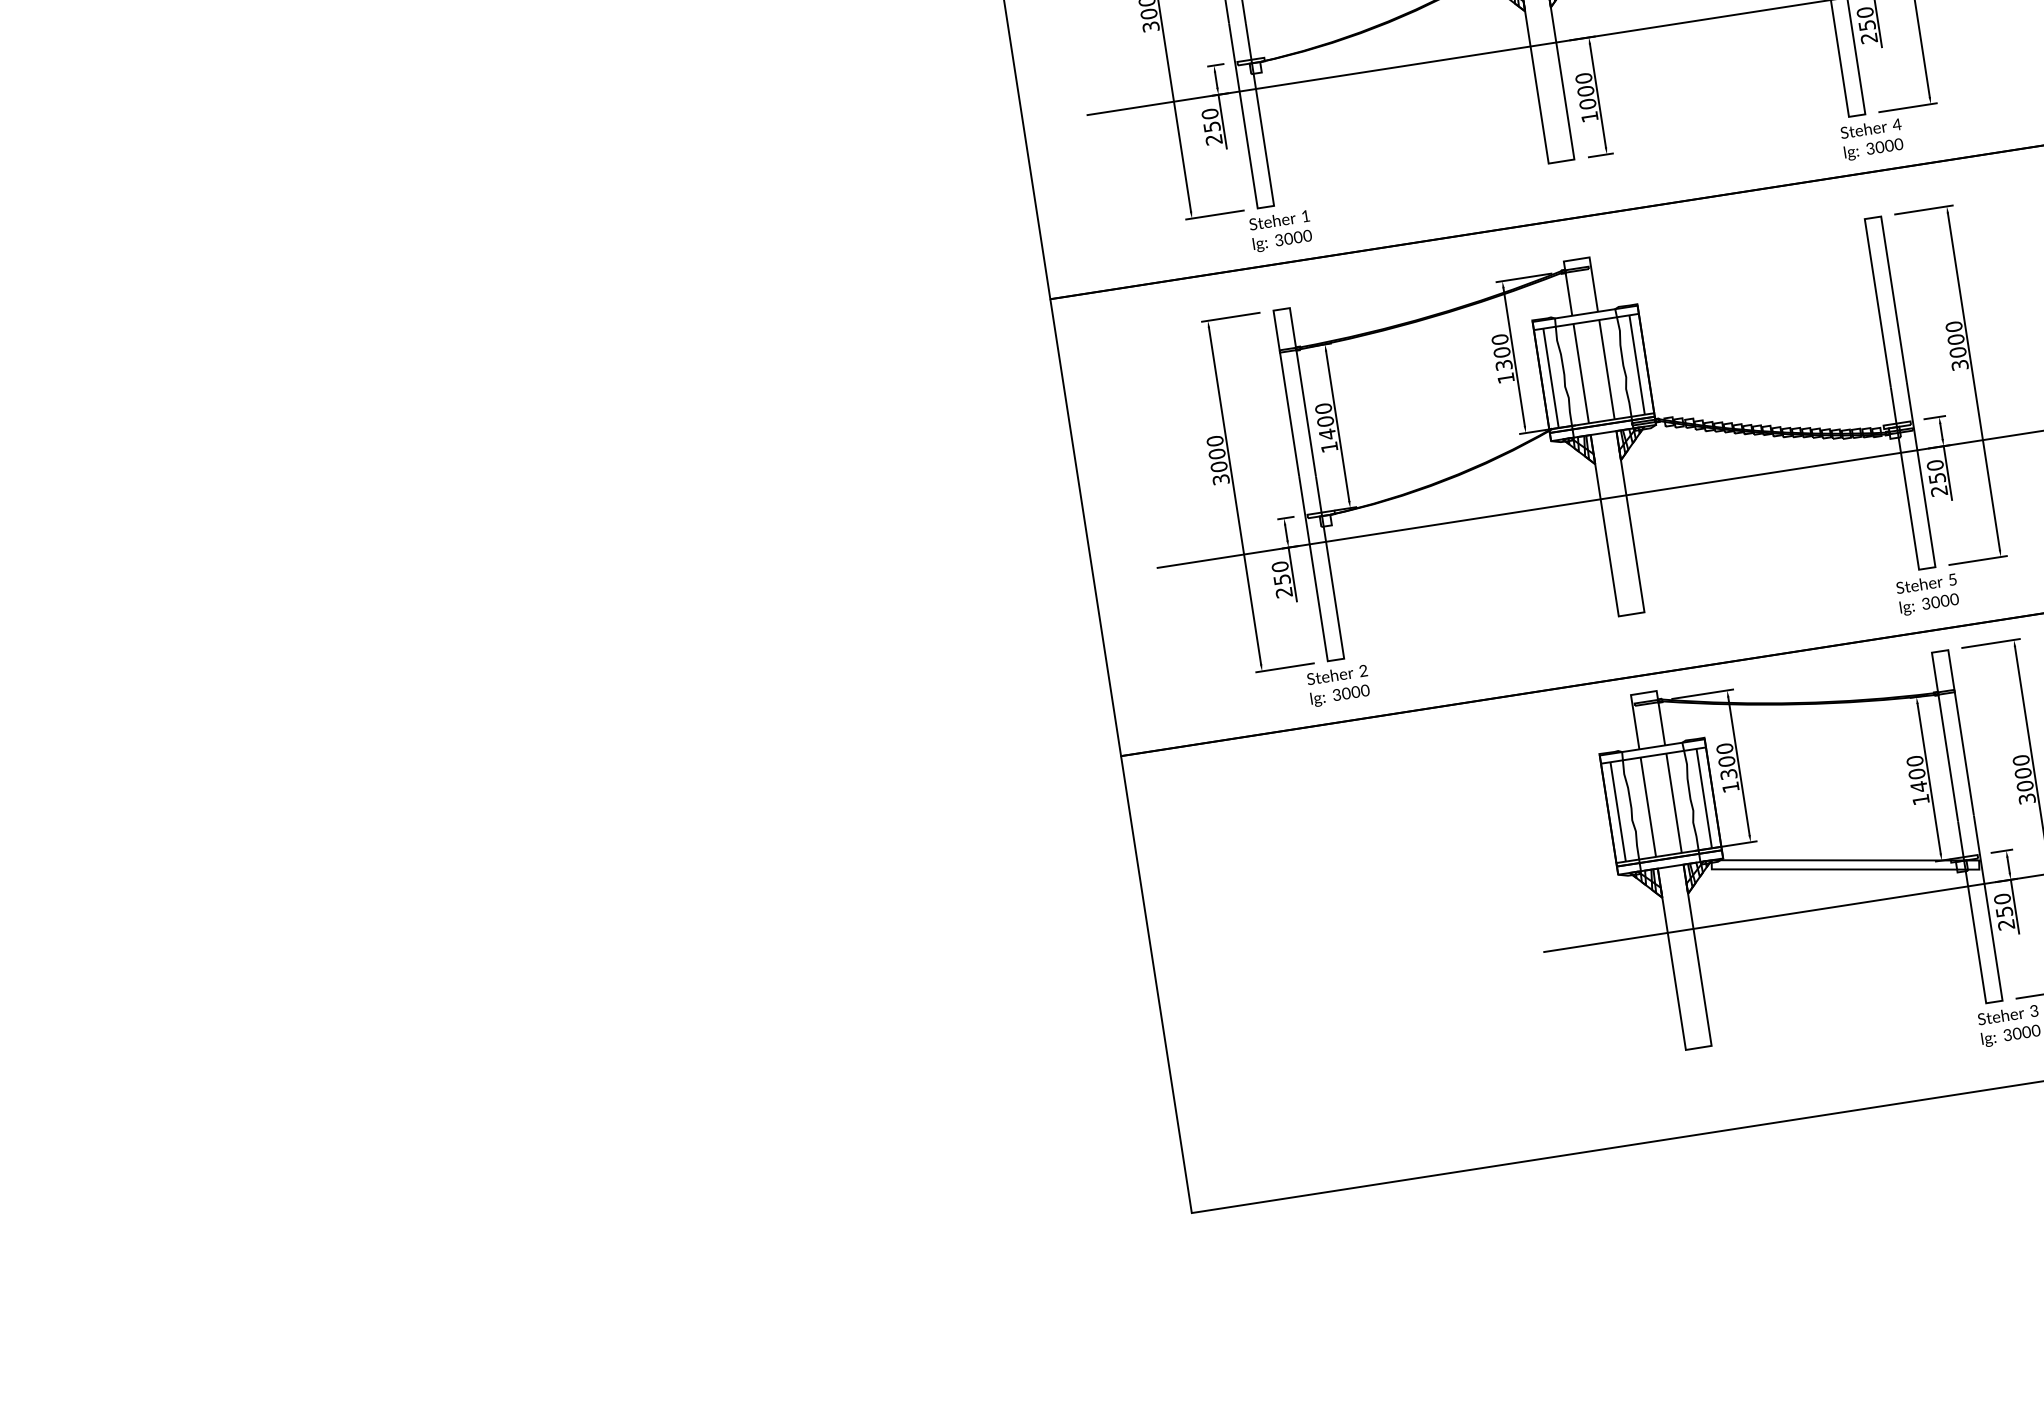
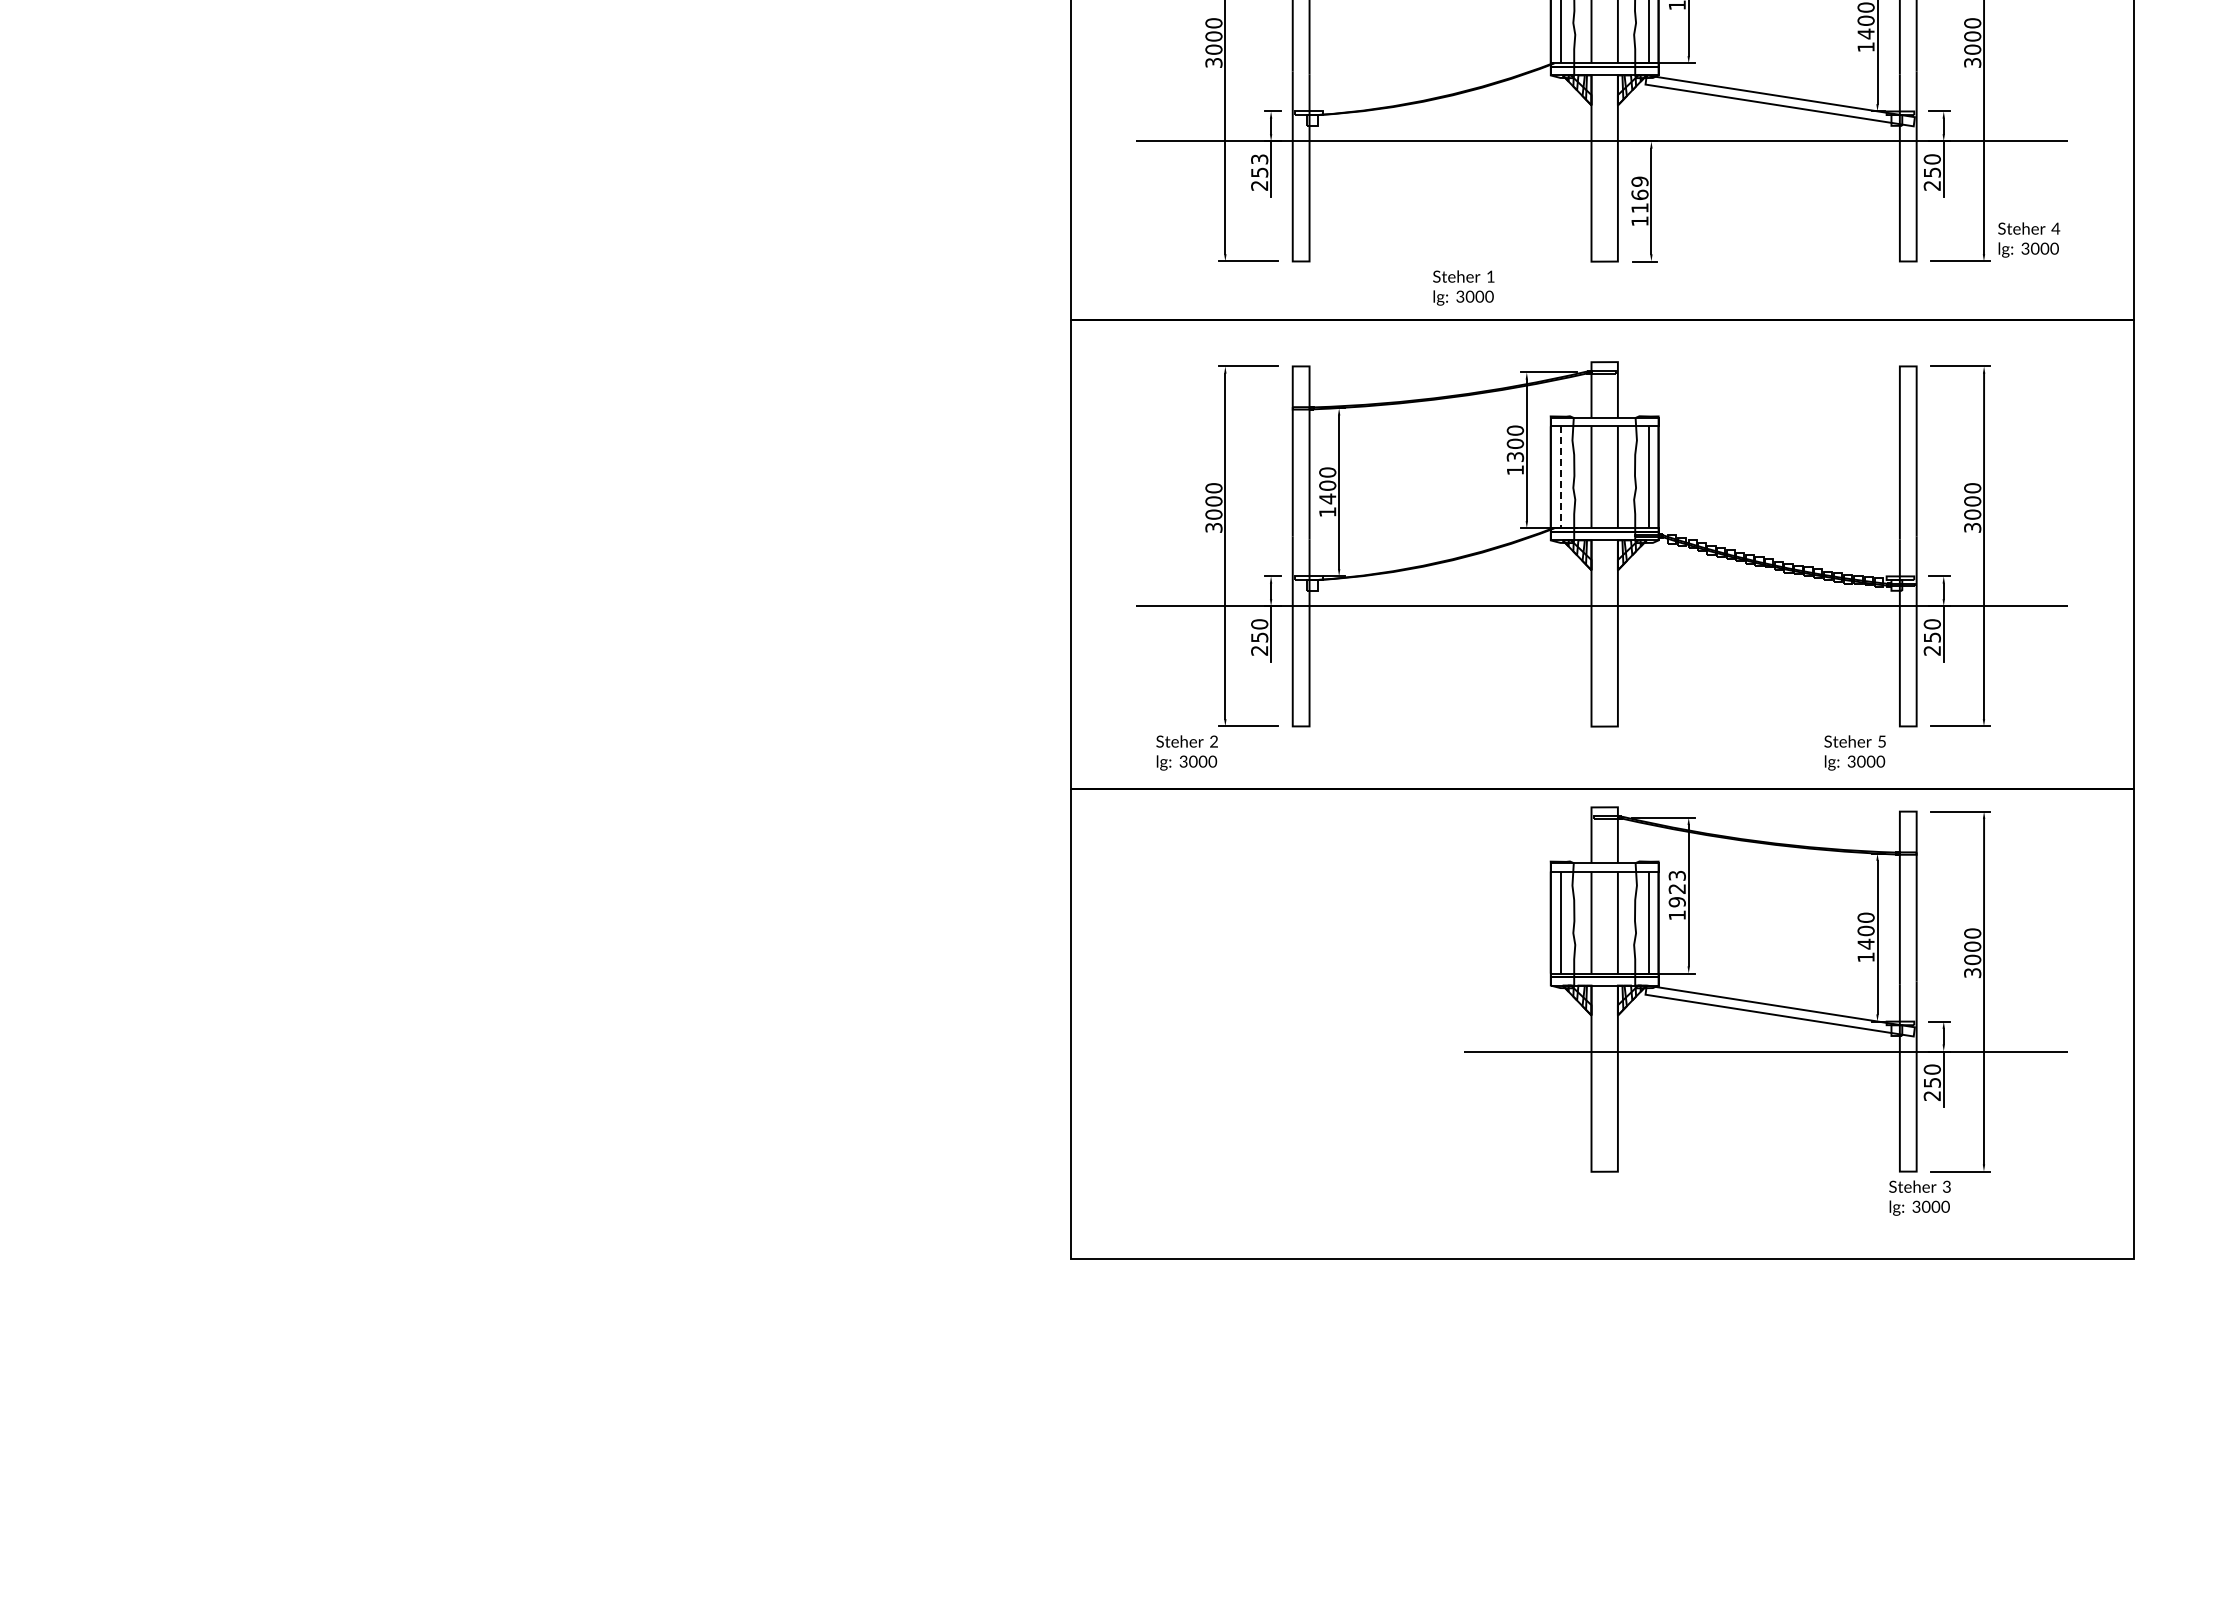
text: (1585, 90) -> (1639, 194), 1000 -> 1169
text: (1209, 114) -> (1259, 159), 250 -> 253
text: (1873, 139) -> (2029, 239), moved
text: (1280, 230) -> (1463, 287), moved
line: (1551, 378) -> (1560, 477), solid -> dashed
text: (1927, 594) -> (1854, 752), moved
text: (1338, 685) -> (1186, 752), moved
text: (1725, 761) -> (1676, 888), 1300 -> 1923

